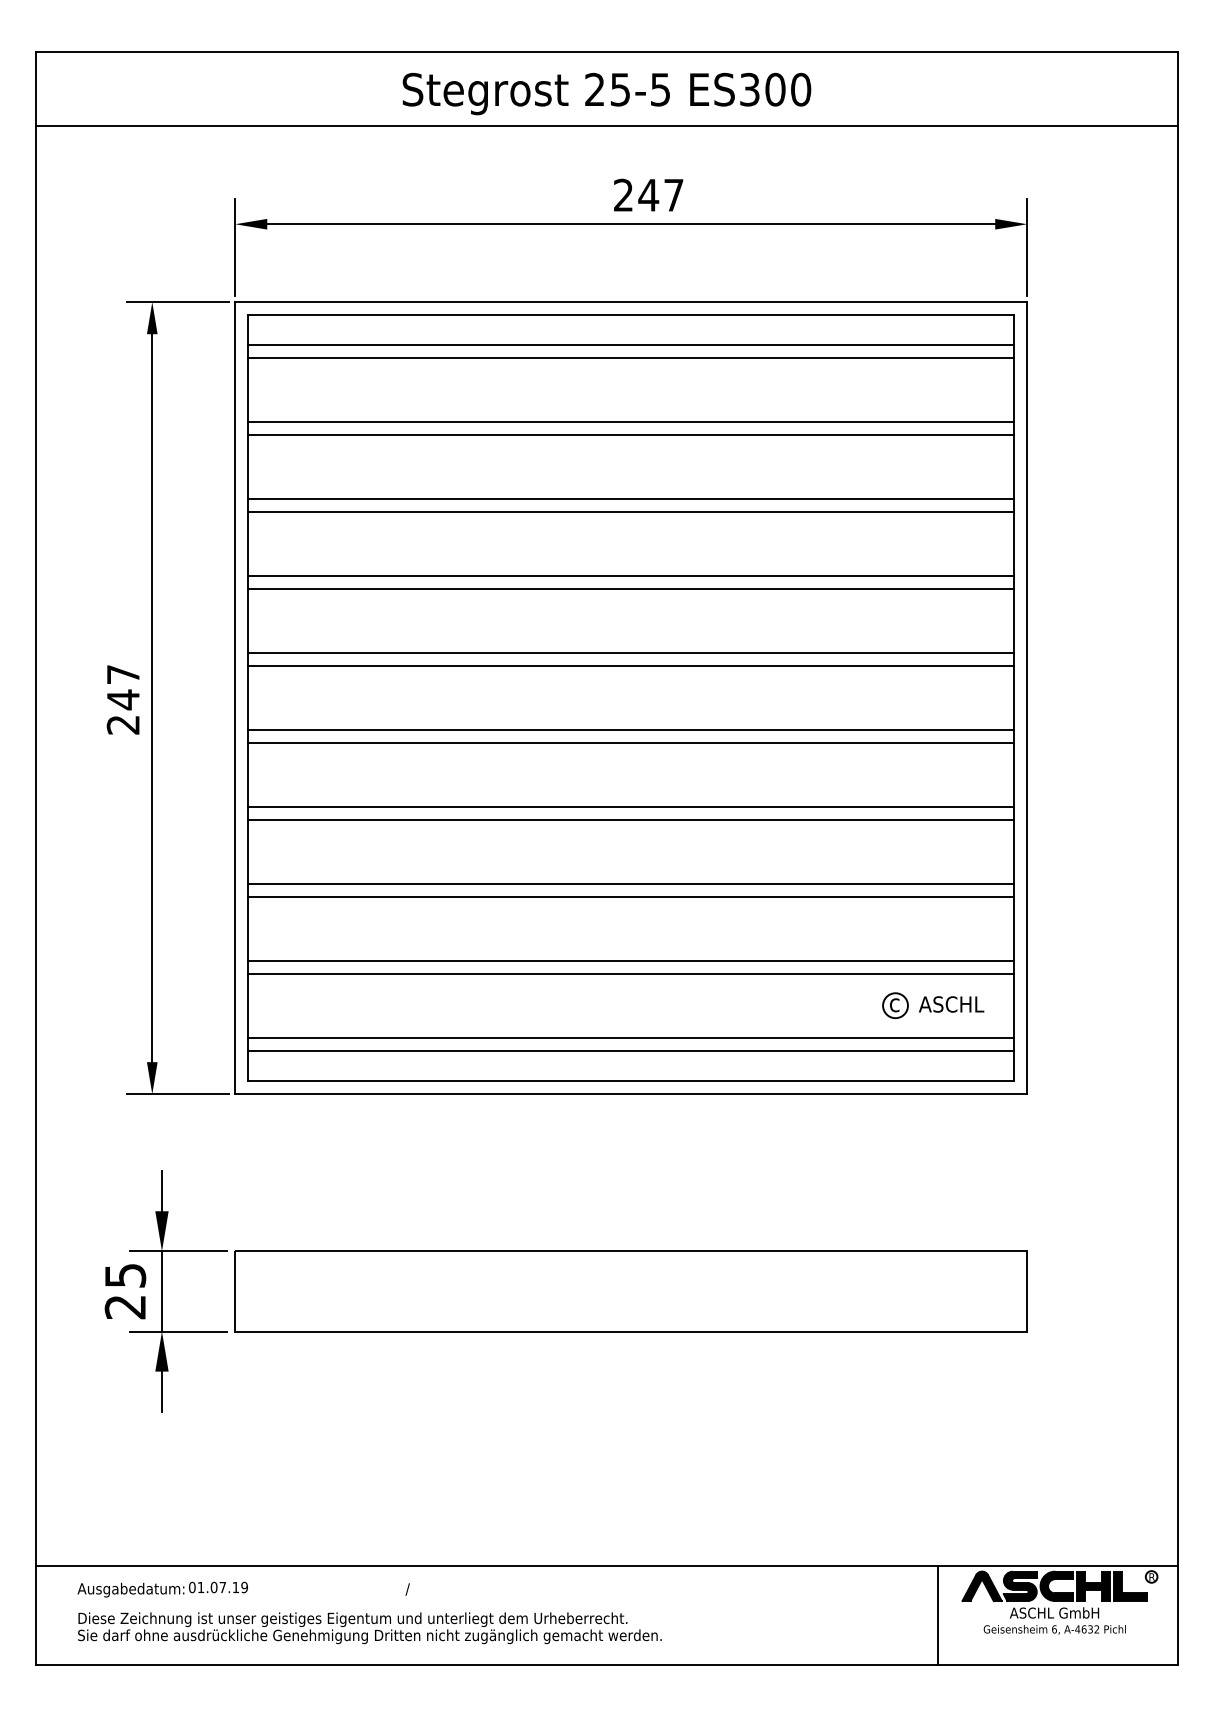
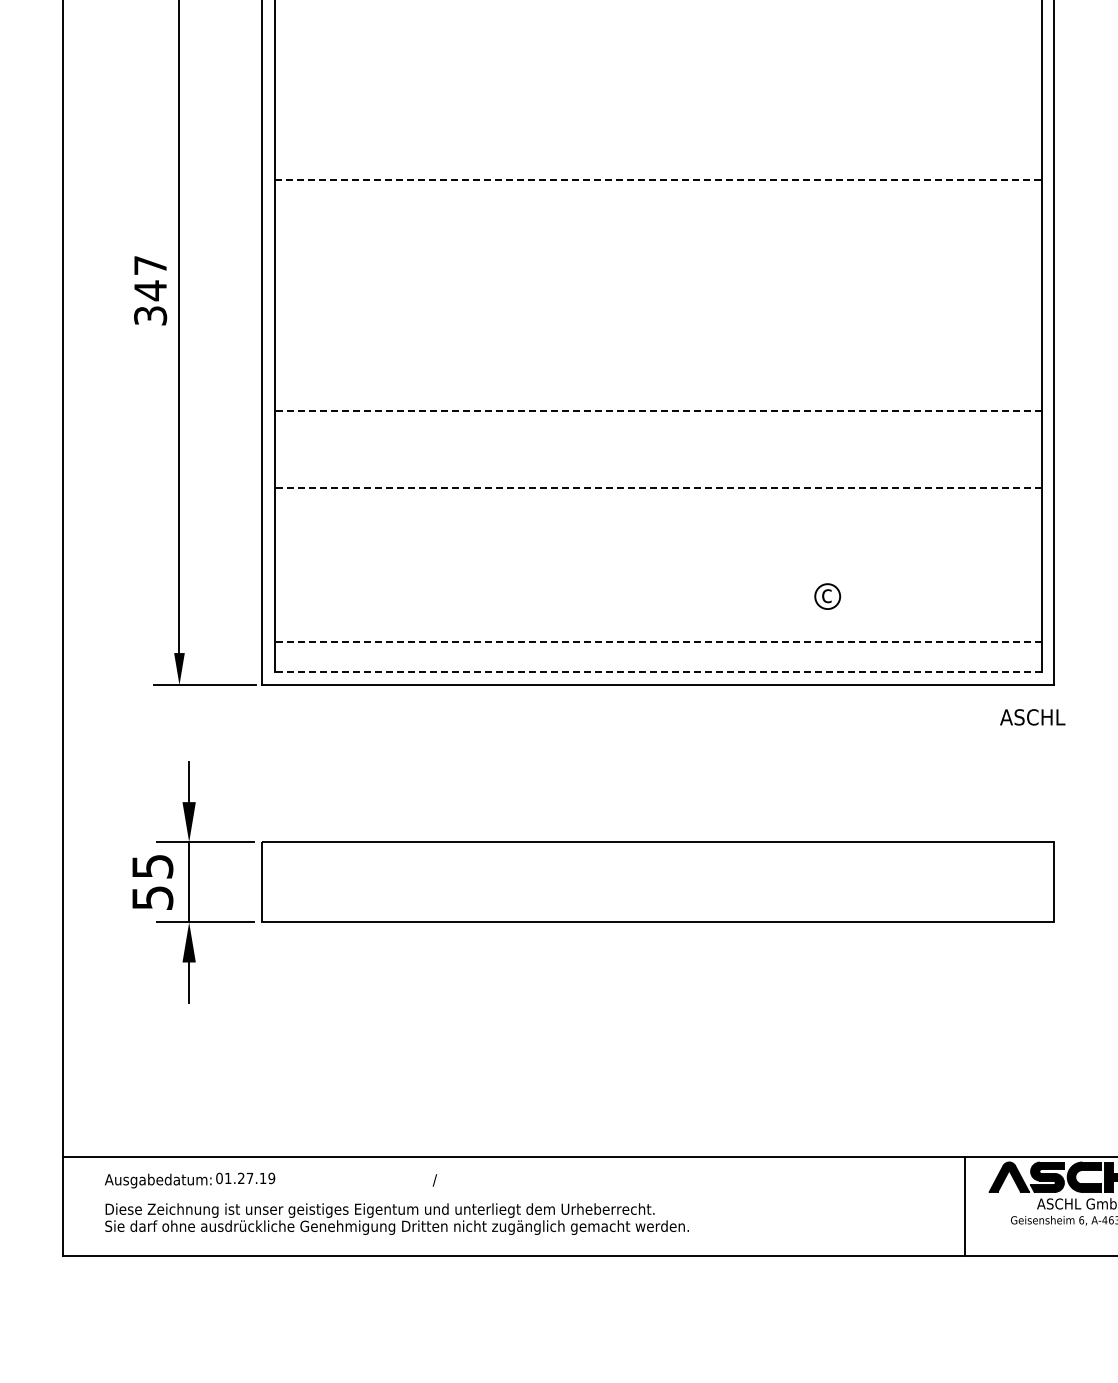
line: (631, 422) -> (658, 13), removed
line: (631, 435) -> (658, 26), removed
line: (631, 499) -> (658, 90), removed
line: (631, 512) -> (658, 103), removed
line: (631, 576) -> (658, 167), removed
line: (631, 589) -> (658, 180), solid -> dashed
line: (631, 653) -> (658, 244), removed
line: (631, 666) -> (658, 257), removed
text: (123, 724) -> (150, 315), 247 -> 347
line: (631, 730) -> (658, 321), removed
line: (631, 743) -> (658, 334), removed
line: (631, 807) -> (658, 398), removed
line: (630, 820) -> (657, 411), solid -> dashed
line: (631, 884) -> (658, 475), removed
line: (630, 897) -> (657, 488), solid -> dashed
line: (631, 961) -> (658, 552), removed
line: (631, 973) -> (658, 564), removed
text: (951, 1004) -> (1032, 717), moved
part: (895, 1005) -> (827, 596), moved
line: (631, 1038) -> (658, 629), removed
line: (630, 1050) -> (657, 641), solid -> dashed
line: (630, 1081) -> (657, 672), solid -> dashed
text: (125, 1307) -> (152, 898), 25 -> 55
text: (213, 1587) -> (240, 1178), 01.07.19 -> 01.27.19

